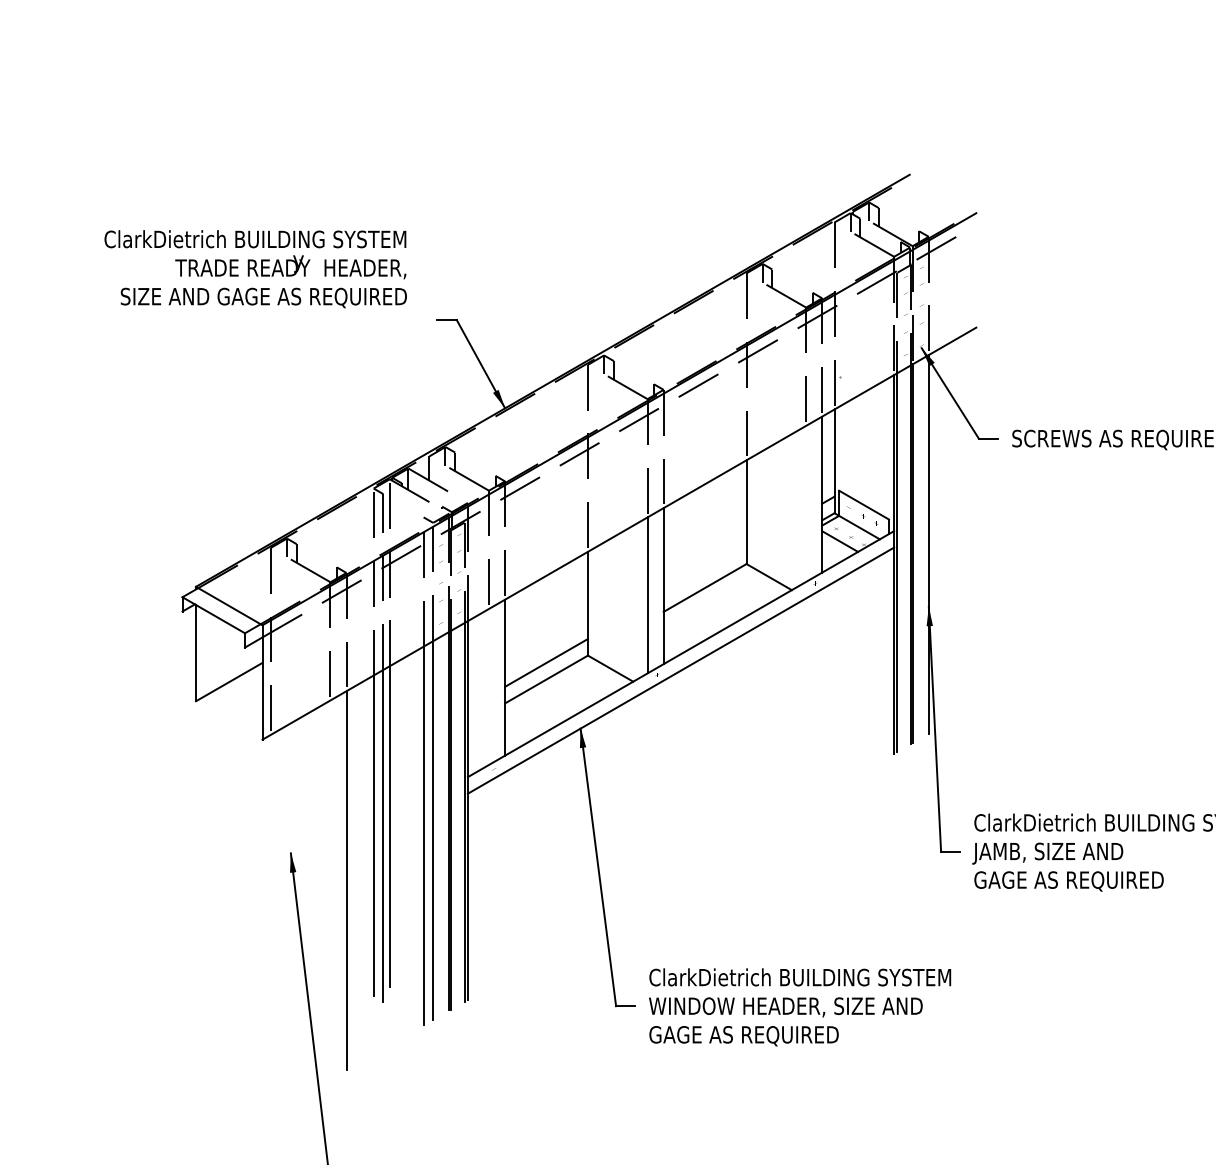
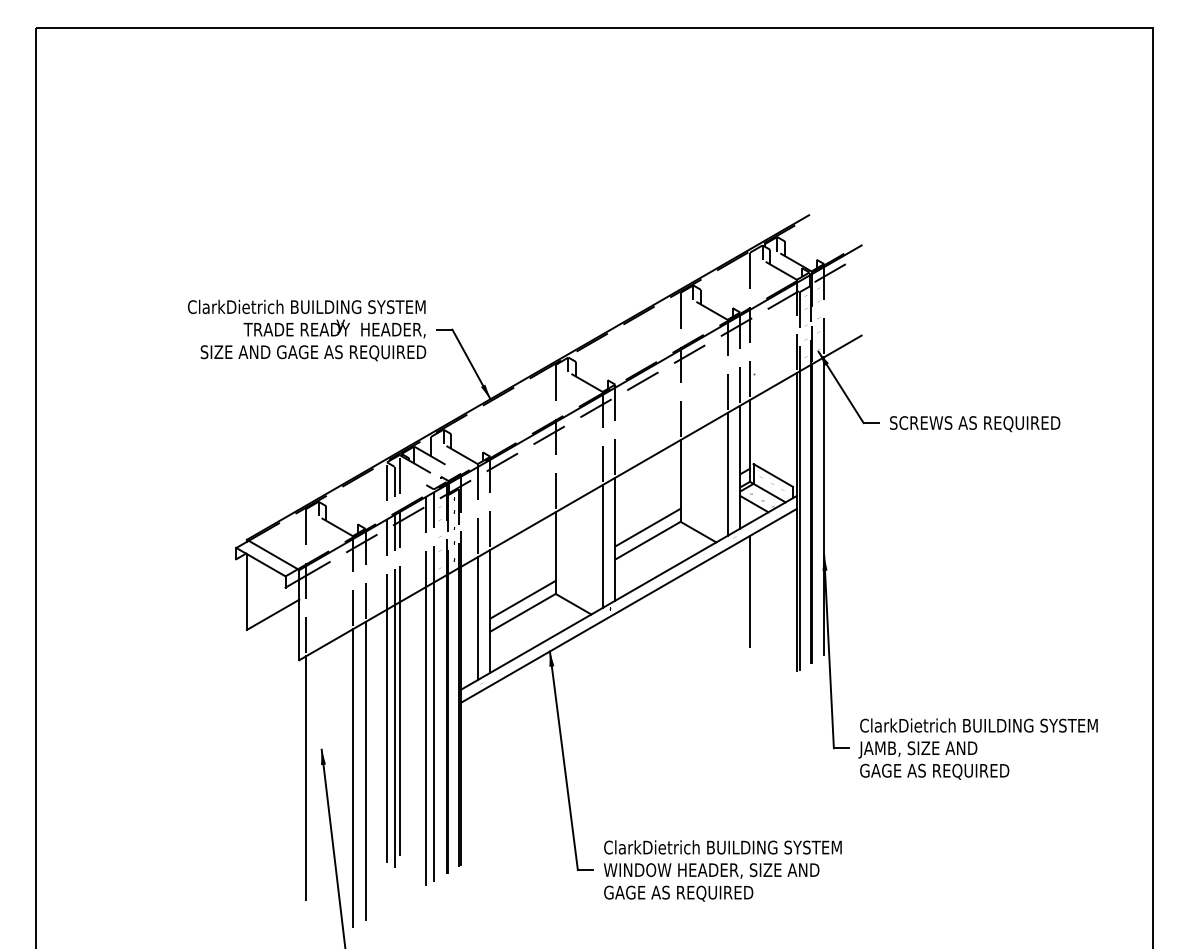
text: (256, 269) -> (307, 330), moved
line: (806, 502) -> (727, 473), added
line: (704, 571) -> (647, 527), added
line: (833, 651) -> (749, 590), added
line: (488, 686) -> (477, 618), added
line: (270, 889) -> (305, 778), added
line: (329, 889) -> (352, 778), added

